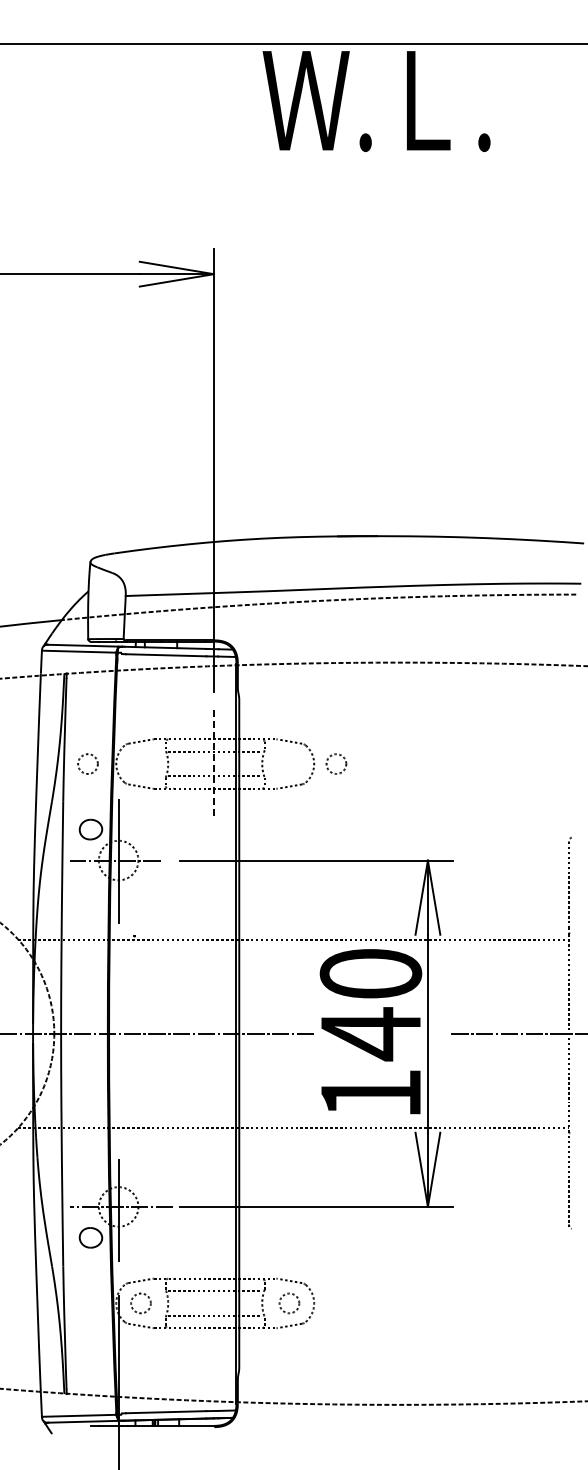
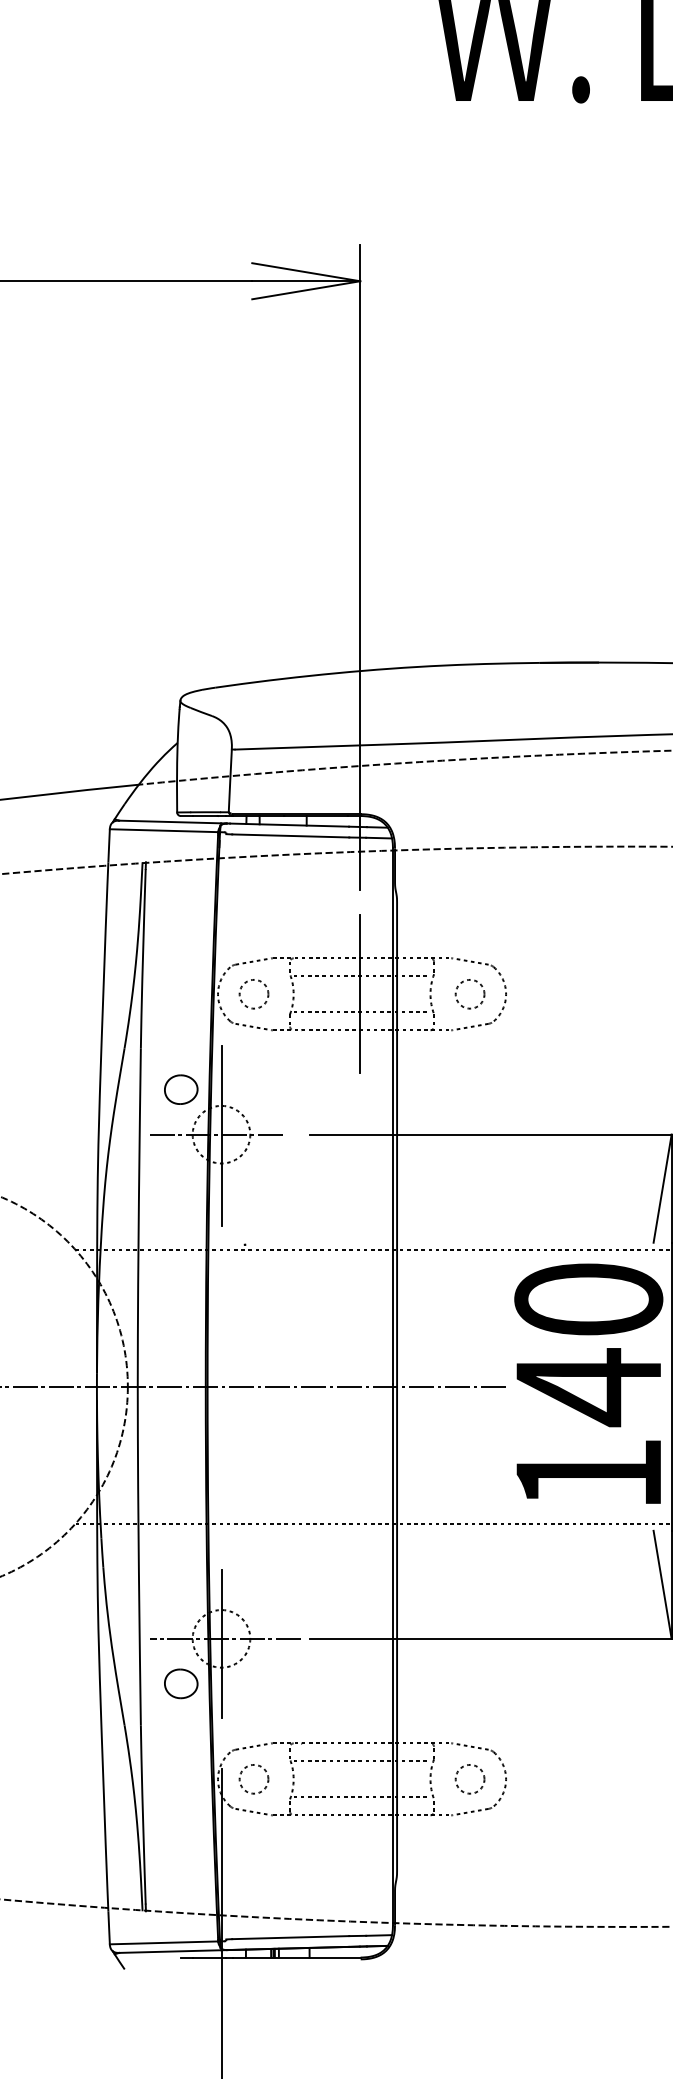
circle: (87, 763) -> (253, 993), moved
circle: (336, 763) -> (470, 993), moved
line: (214, 764) -> (361, 994), dashed -> solid

